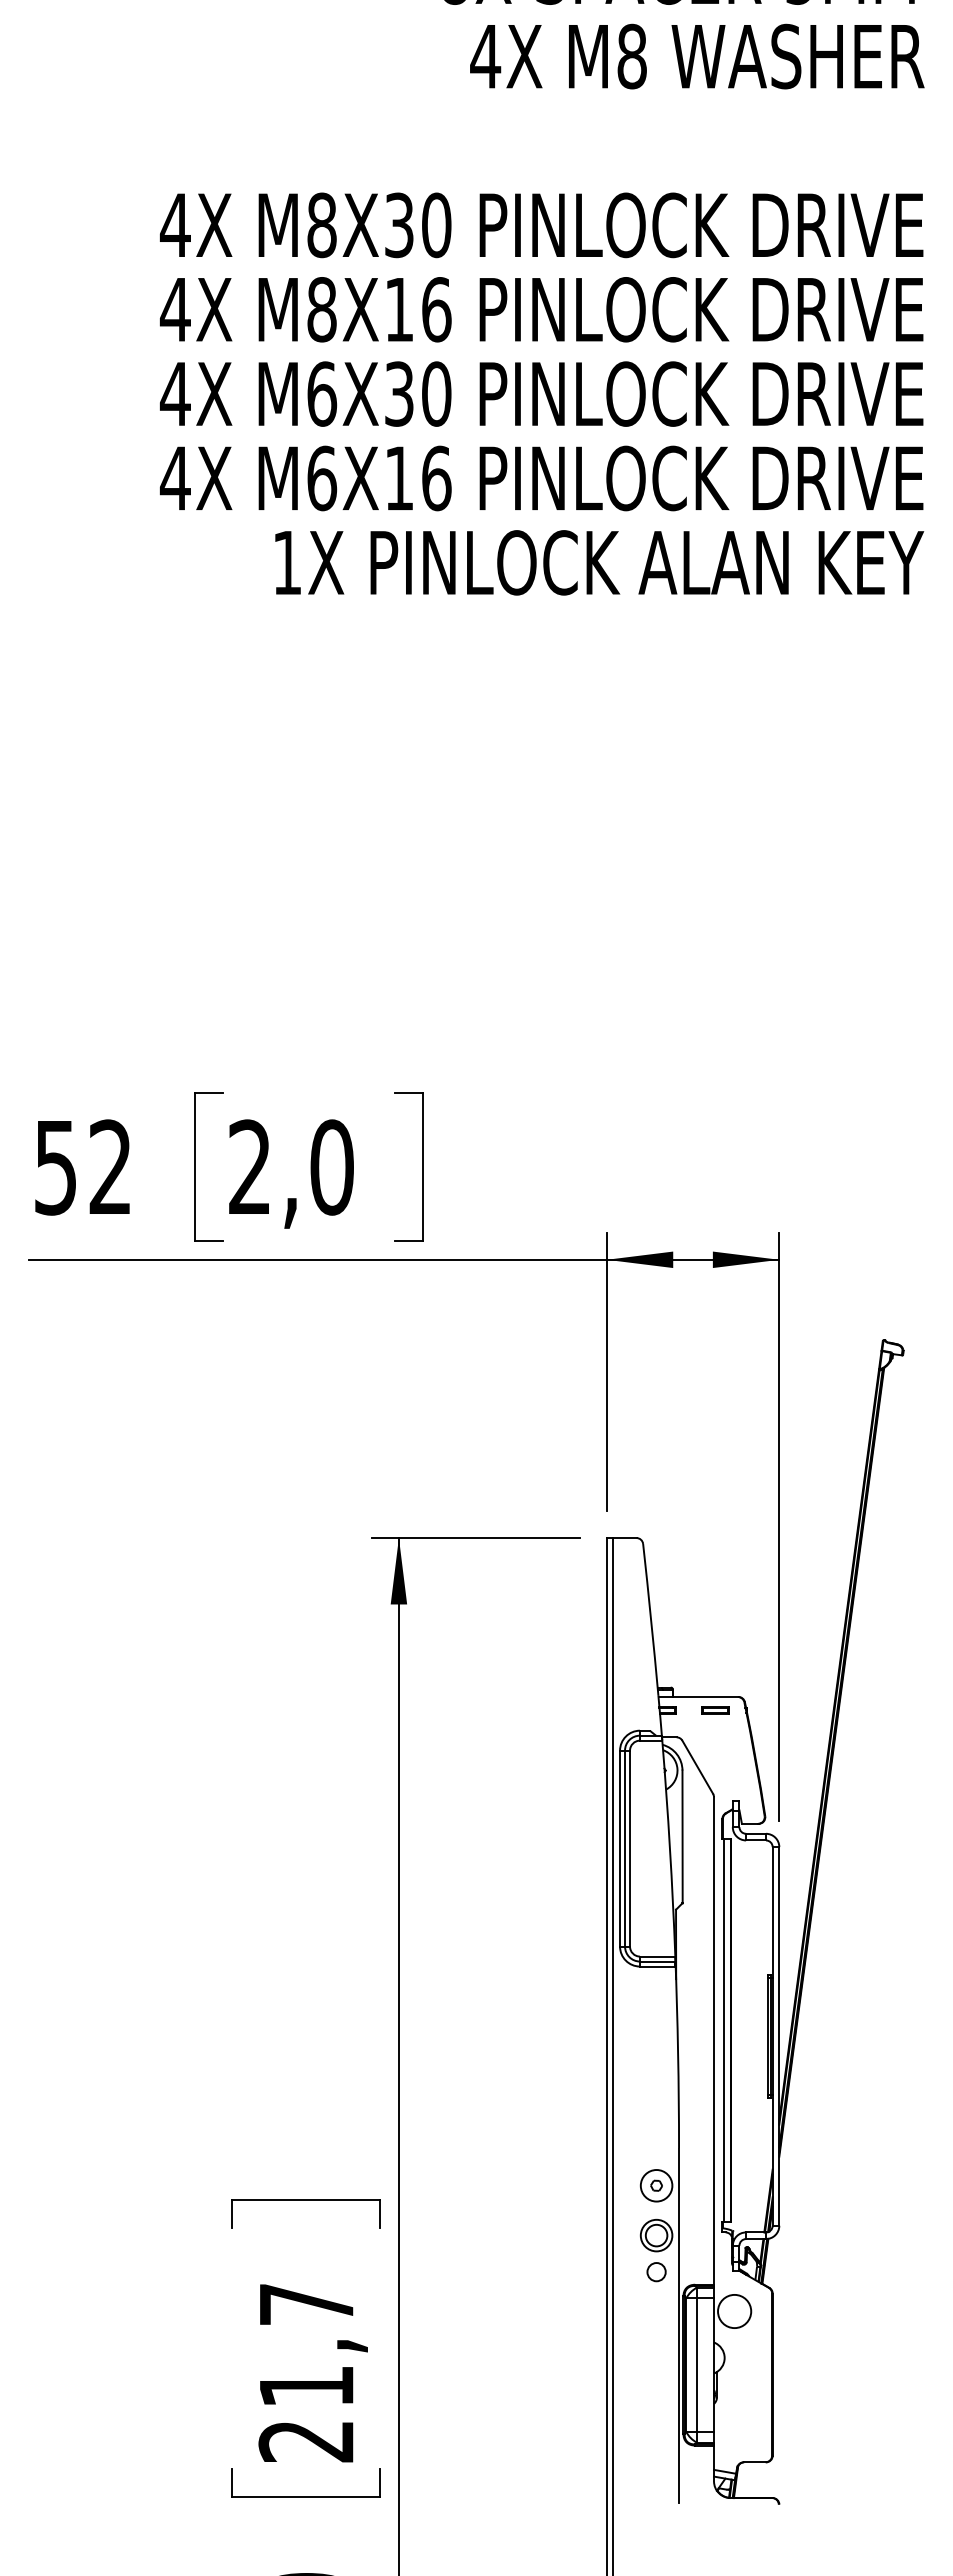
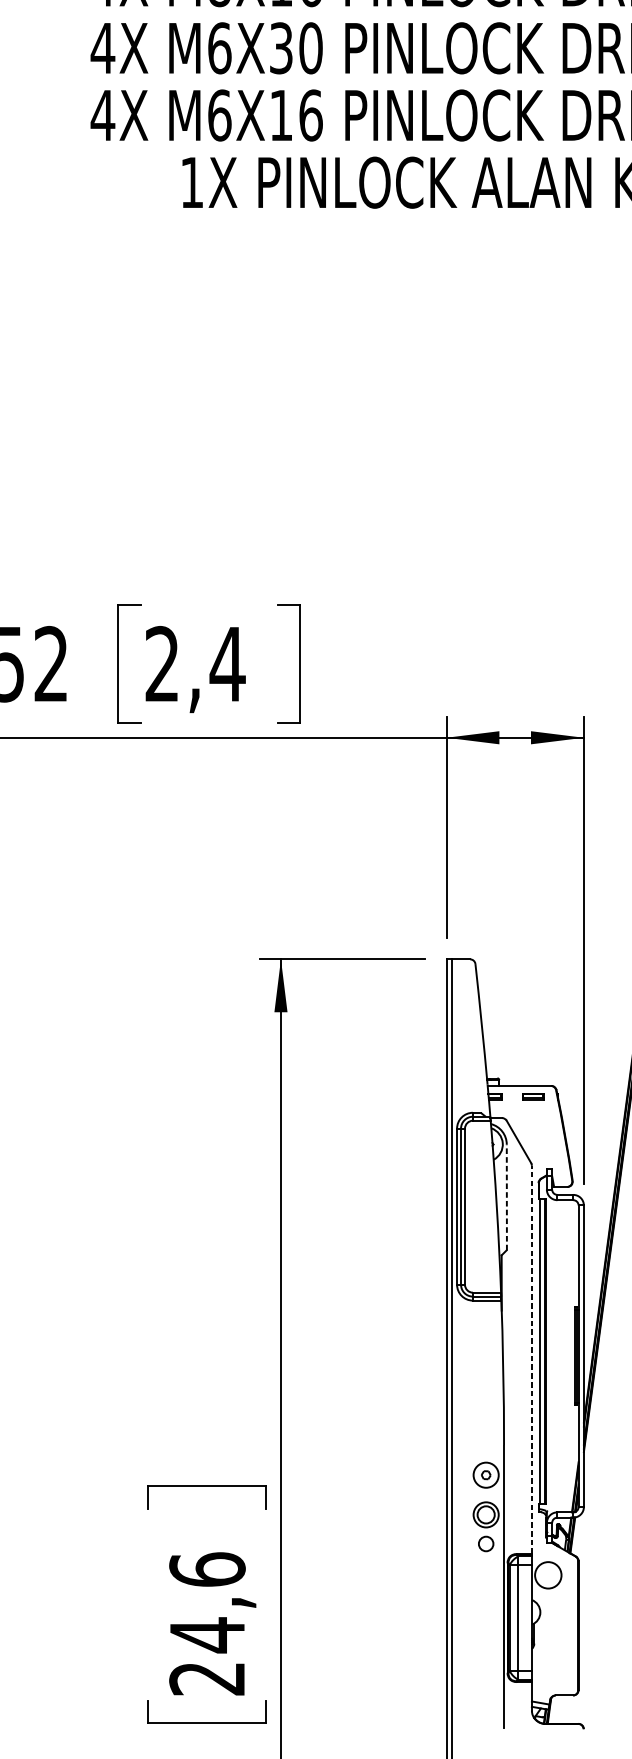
text: (331, 1167) -> (227, 664), 2,0 -> 2,4
line: (682, 1836) -> (506, 1197), solid -> dashed
line: (714, 2041) -> (532, 1360), solid -> dashed
text: (306, 2345) -> (207, 1602), 21,7 -> 24,6

